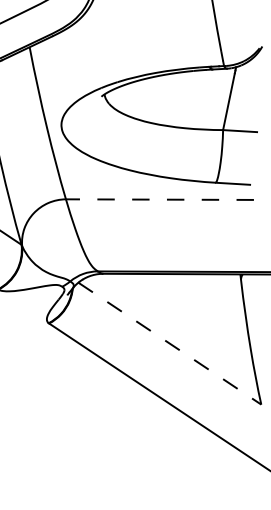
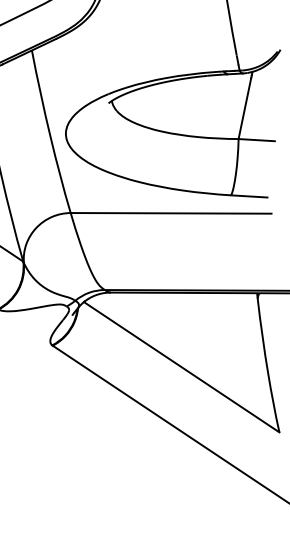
line: (159, 199) -> (170, 213), dashed -> solid
line: (169, 343) -> (181, 367), dashed -> solid

